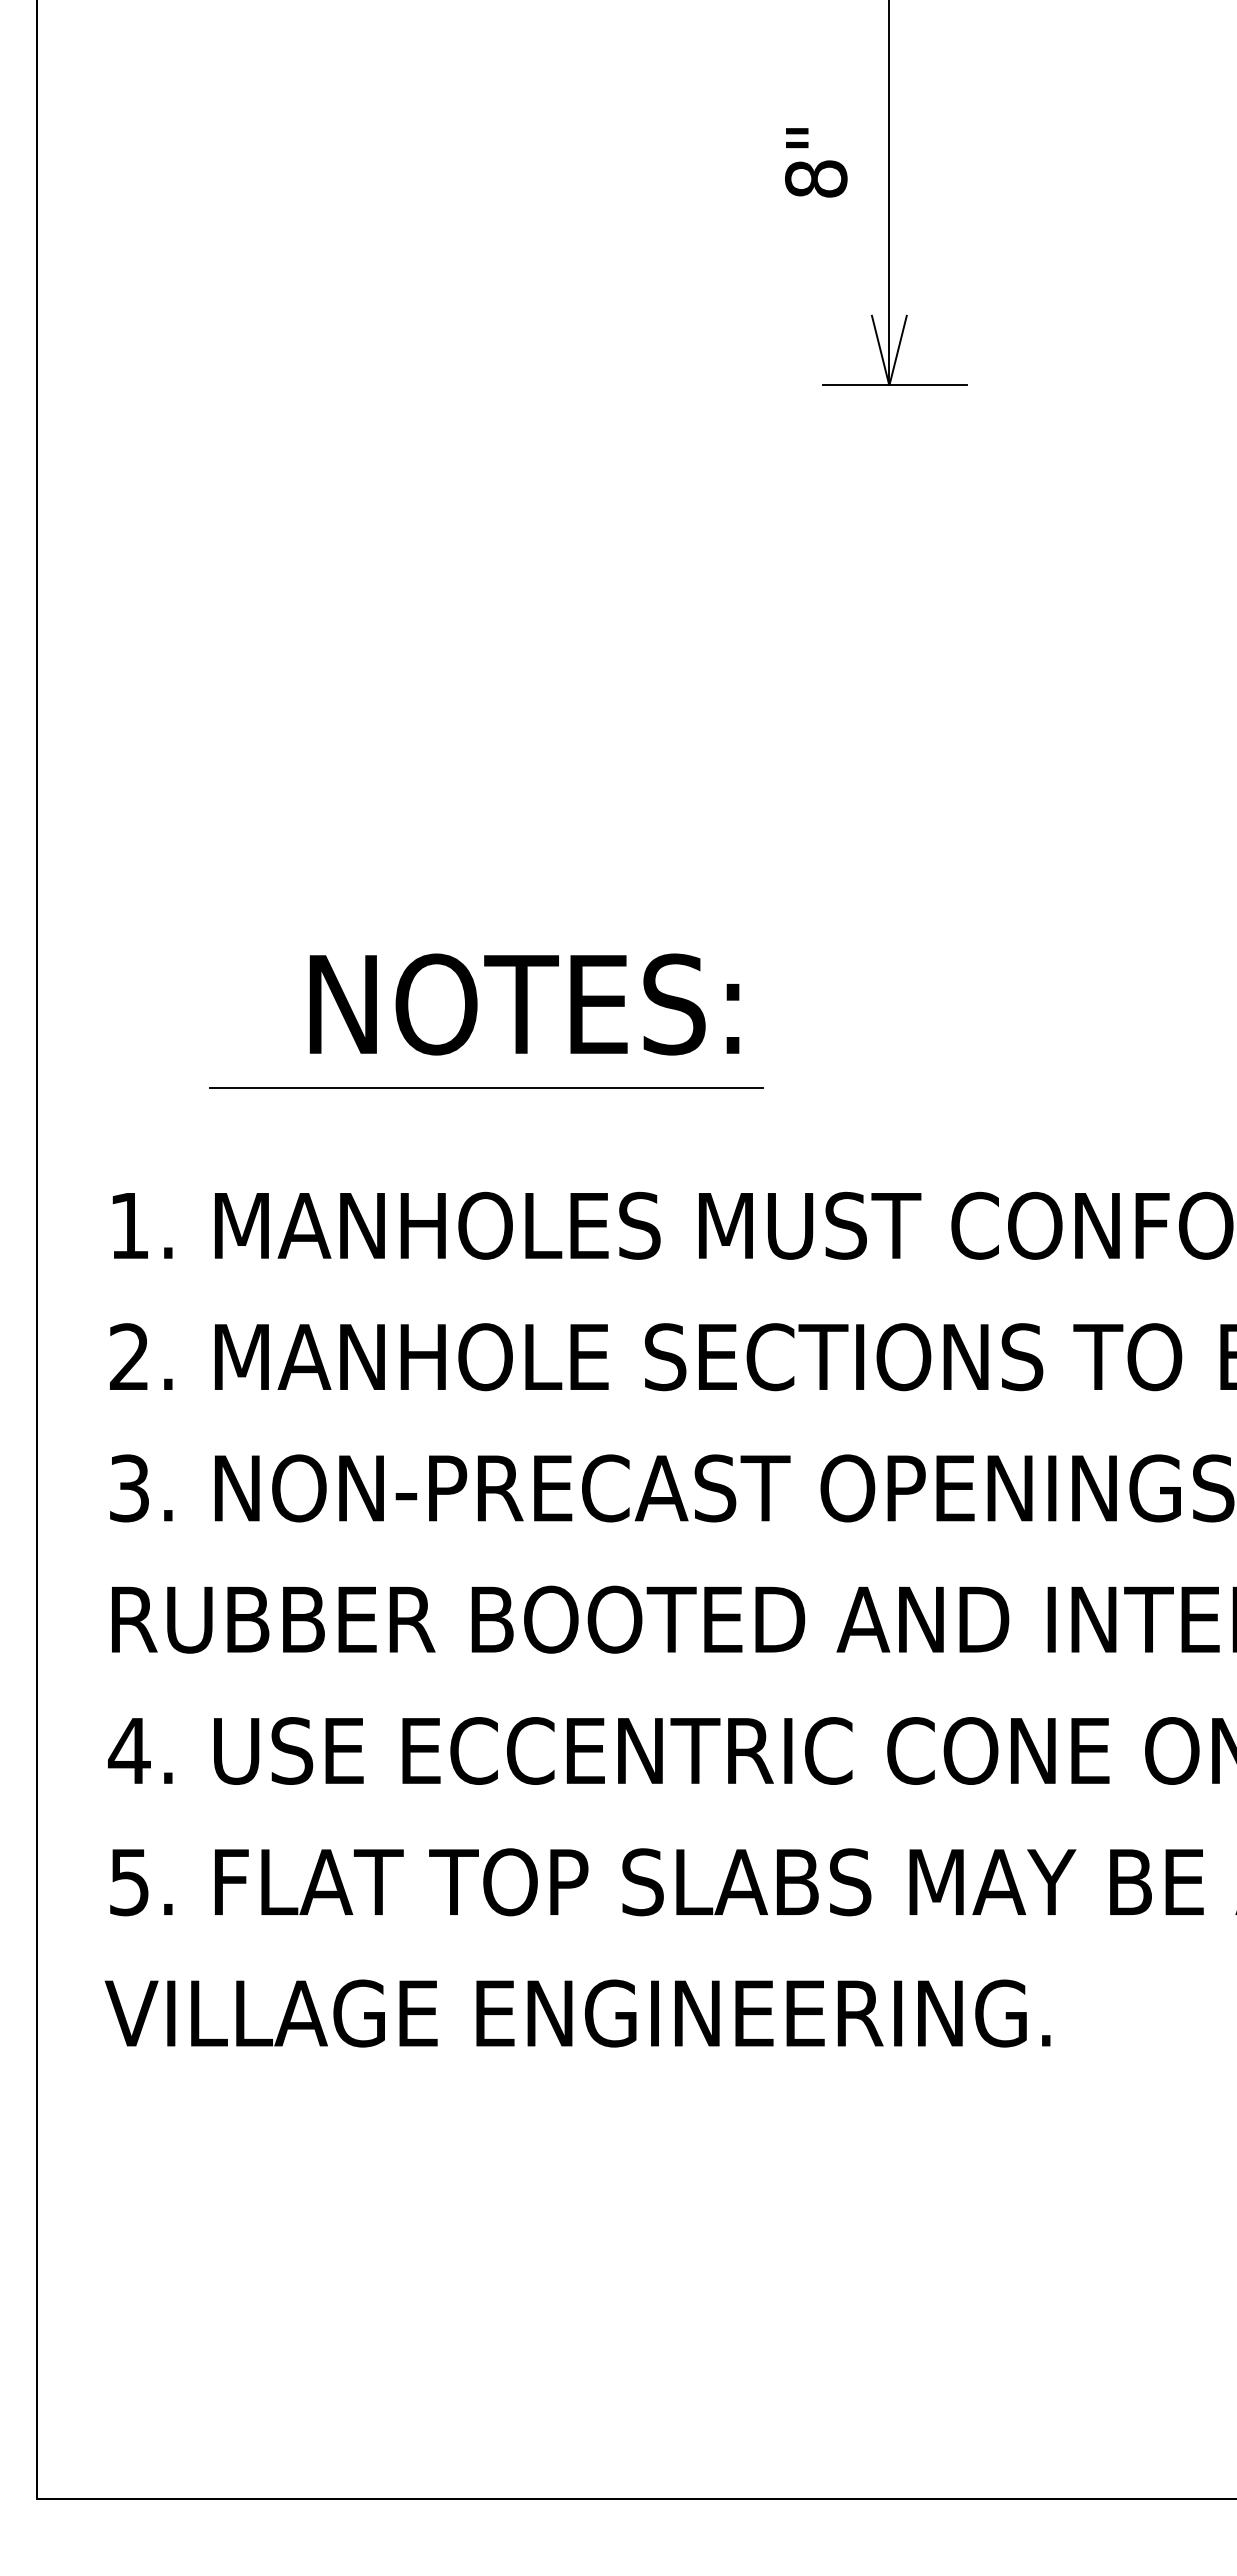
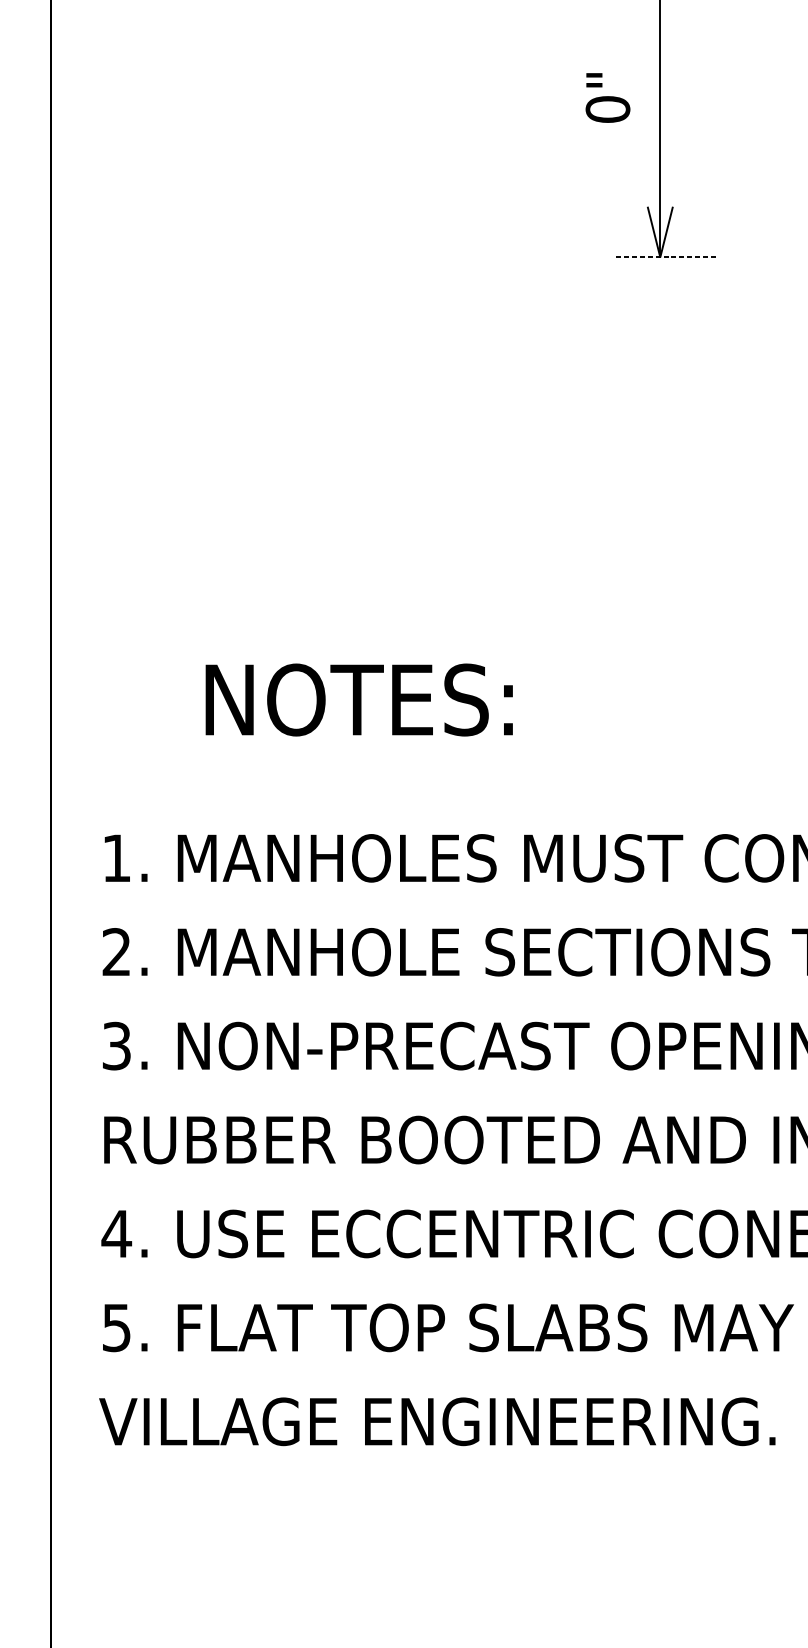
text: (816, 178) -> (608, 109), 8" -> 0"
line: (894, 385) -> (663, 257), solid -> dashed
text: (524, 1004) -> (359, 700), moved
line: (485, 1088) -> (371, 760), removed

